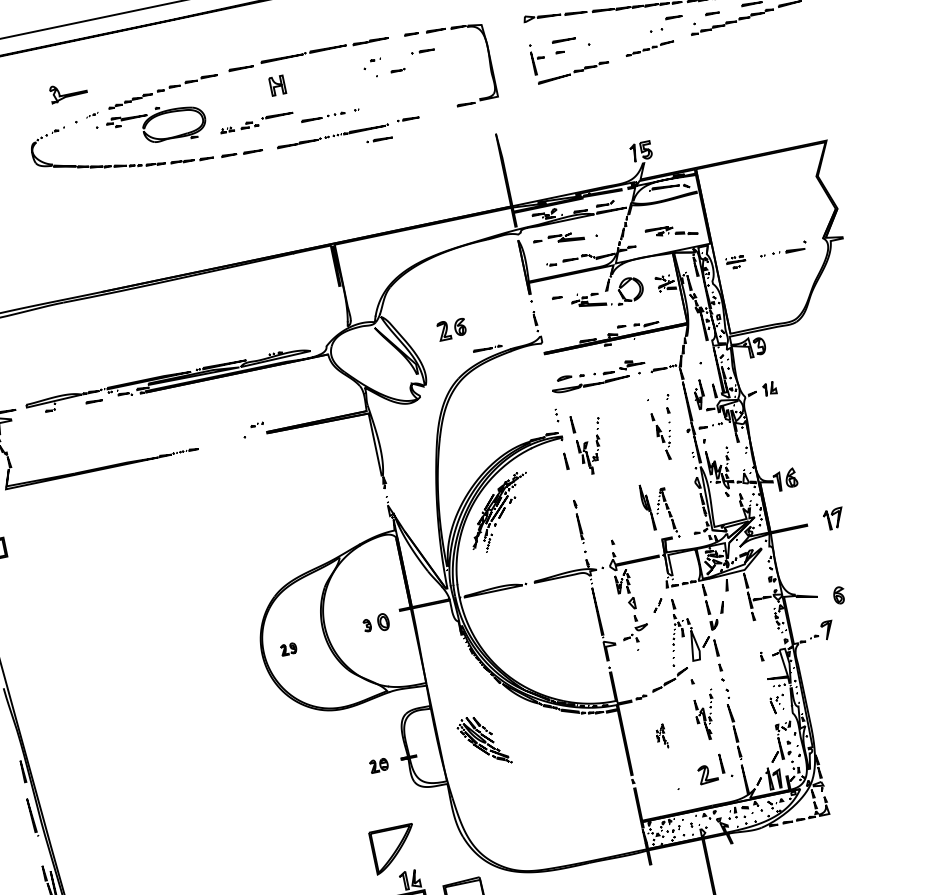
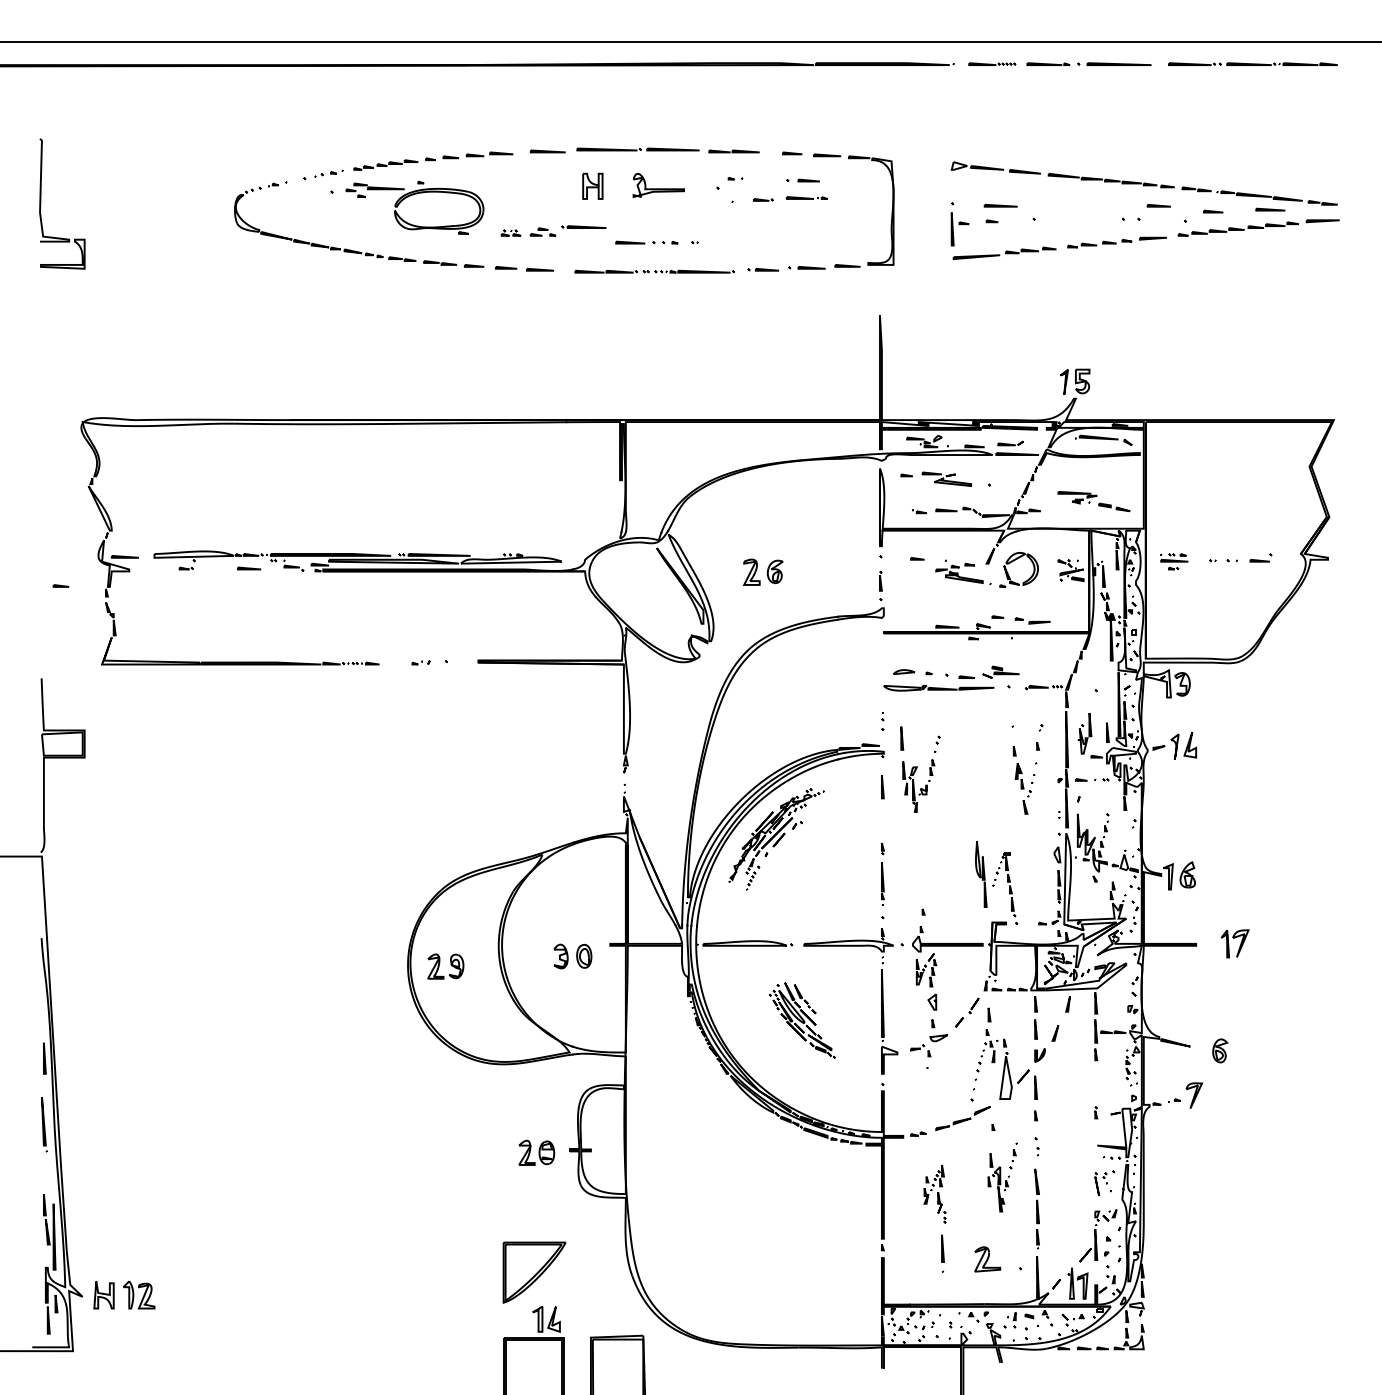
part: (649, 48) -> (1116, 242), size x1.43
part: (68, 91) -> (658, 185), moved
part: (92, 115) -> (328, 173), size x1.67
line: (379, 139) -> (806, 267), moved
part: (795, 246) -> (1260, 557), size x0.71
line: (487, 348) -> (806, 197), moved
part: (769, 388) -> (1183, 745), size x1.43
part: (256, 424) -> (420, 662), moved
part: (657, 605) -> (967, 1012), size x1.67
part: (366, 625) -> (560, 956), size x1.43
part: (288, 649) -> (445, 966), size x1.67
part: (725, 688) -> (1036, 1146), size x0.62
part: (661, 736) -> (934, 1194), size x1.67
part: (483, 741) -> (802, 1020), moved
line: (721, 763) -> (942, 1248), moved
part: (378, 765) -> (536, 1152), size x1.43

